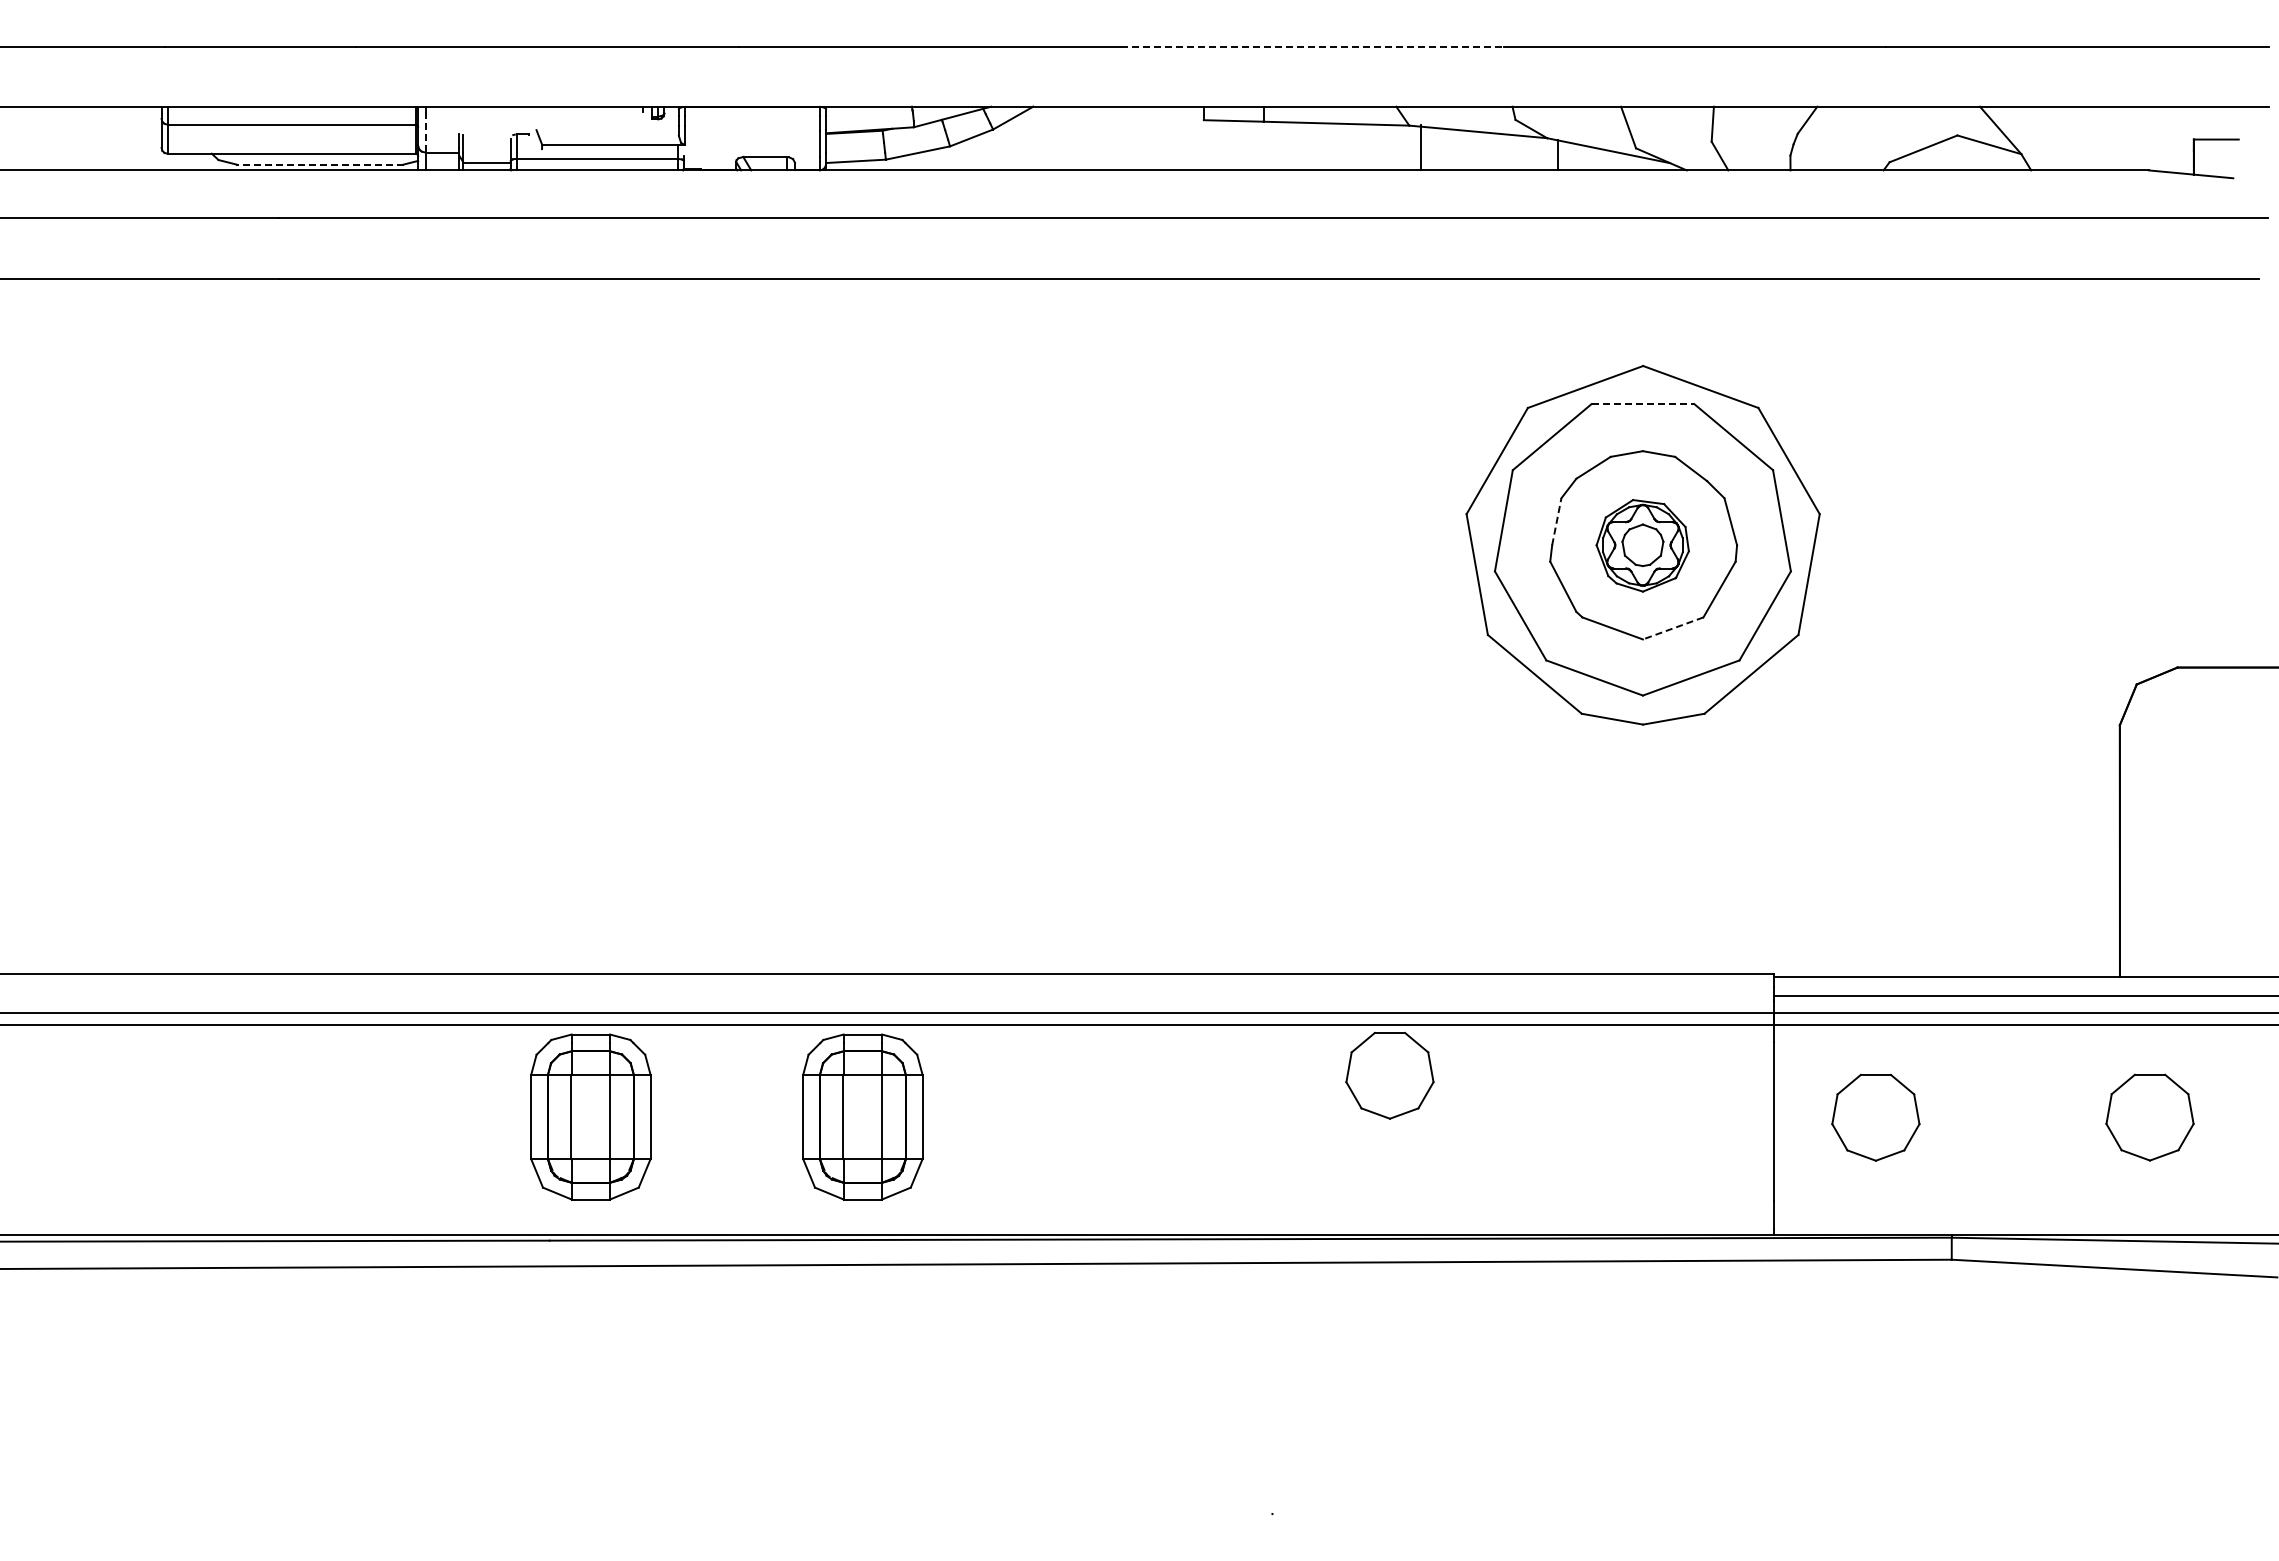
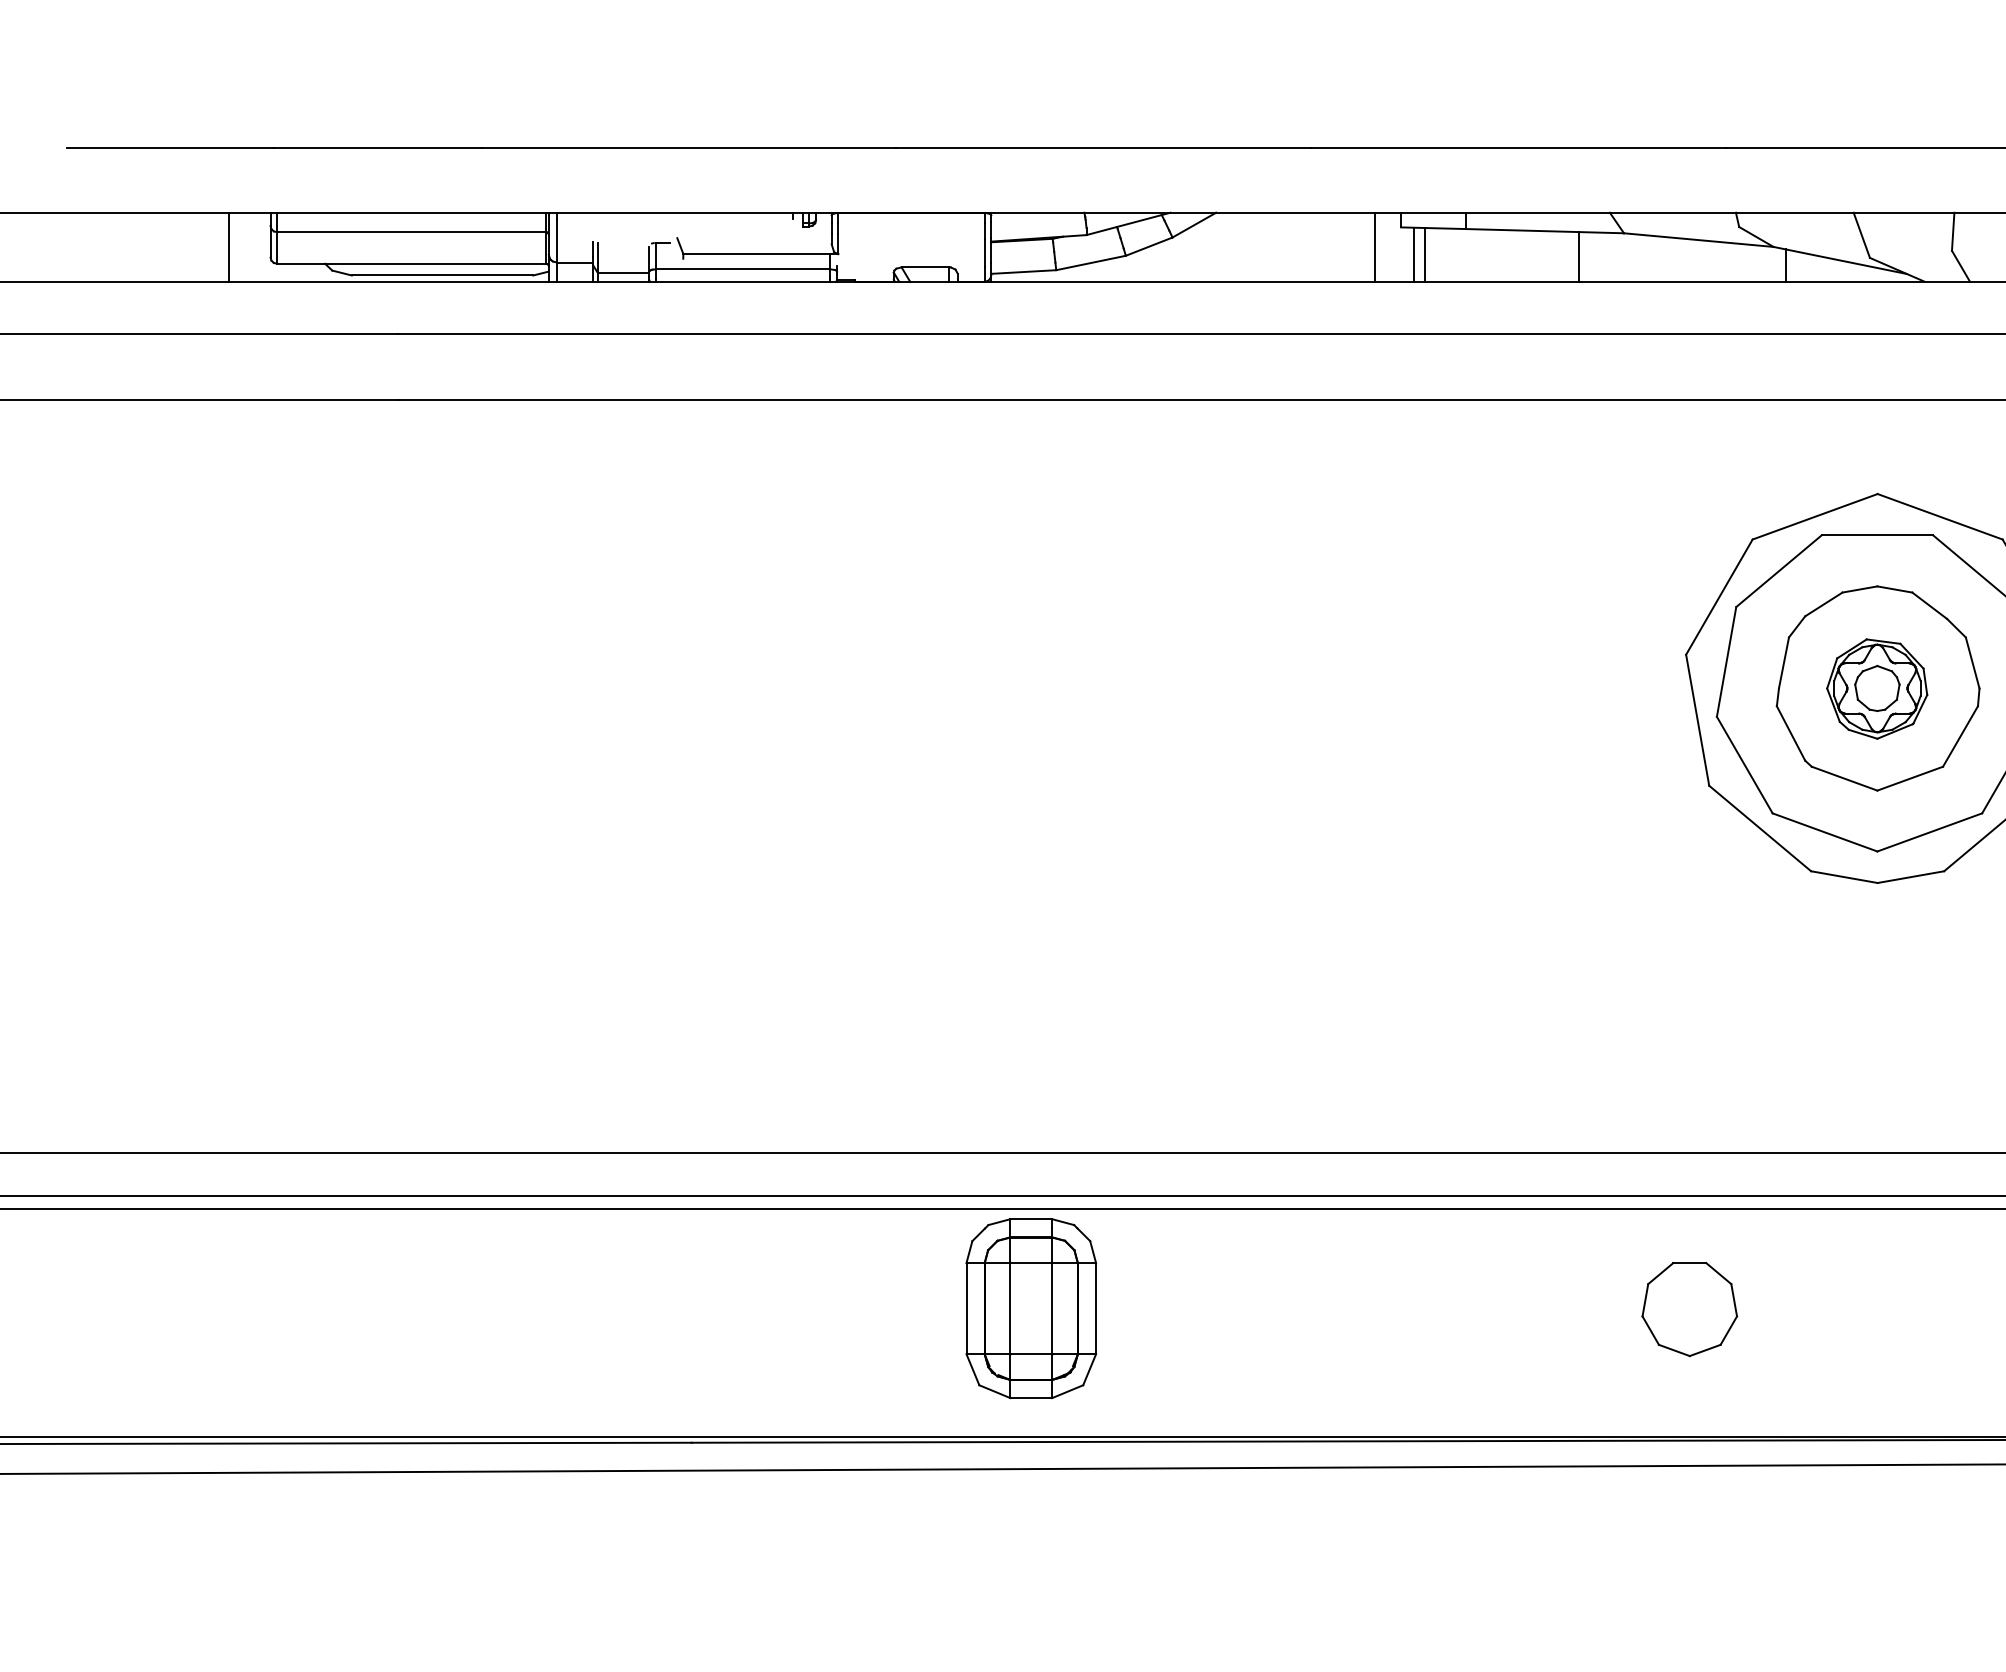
line: (1312, 46) -> (1518, 147), dashed -> solid
line: (425, 132) -> (556, 240), dashed -> solid
line: (122, 138) -> (228, 247), added
line: (1179, 138) -> (1374, 247), added
line: (1215, 145) -> (1413, 254), added
line: (1225, 145) -> (1424, 254), added
line: (1420, 147) -> (1578, 257), moved
line: (320, 164) -> (442, 275), dashed -> solid
line: (1643, 404) -> (1878, 535), dashed -> solid
line: (1556, 521) -> (1783, 662), dashed -> solid
line: (1672, 628) -> (1909, 778), dashed -> solid
part: (1389, 1075) -> (1689, 1309), moved
part: (590, 1116) -> (735, 1308), removed

